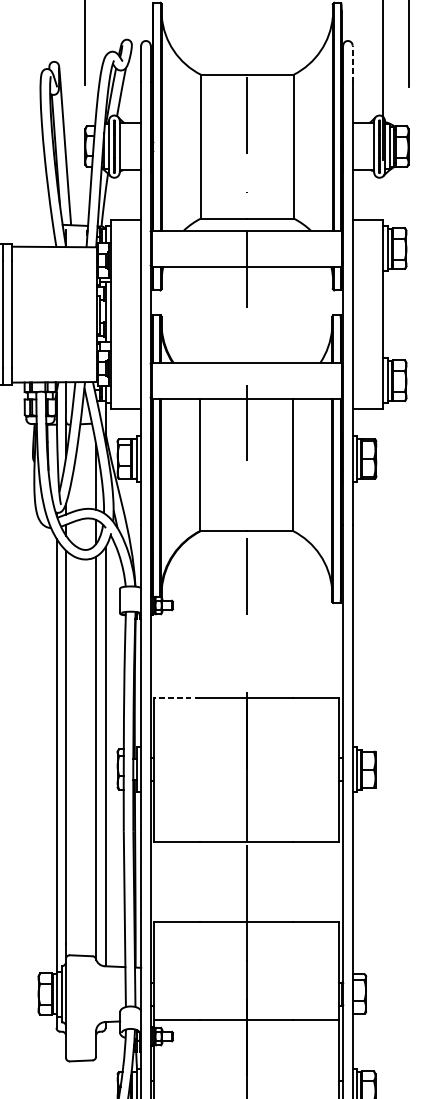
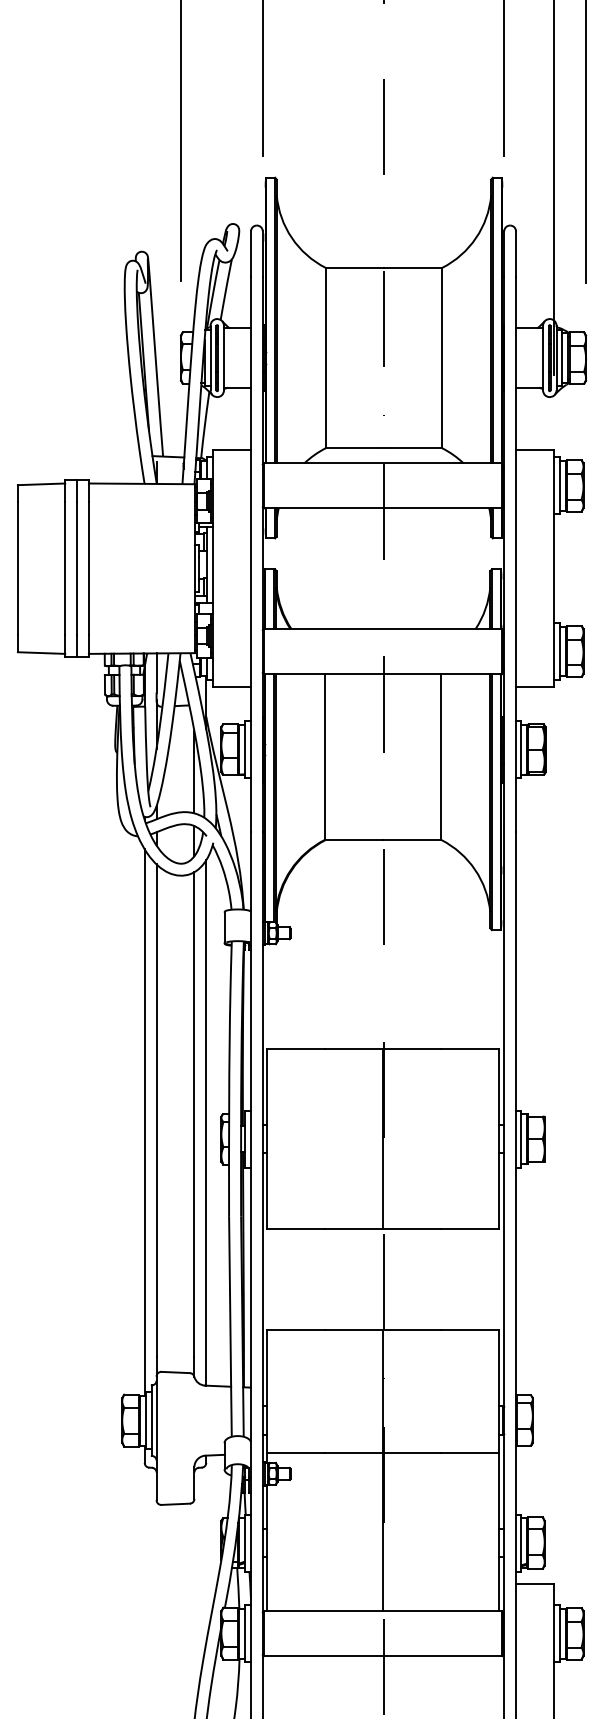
line: (353, 63) -> (516, 253), dashed -> solid
line: (176, 697) -> (295, 1048), dashed -> solid

